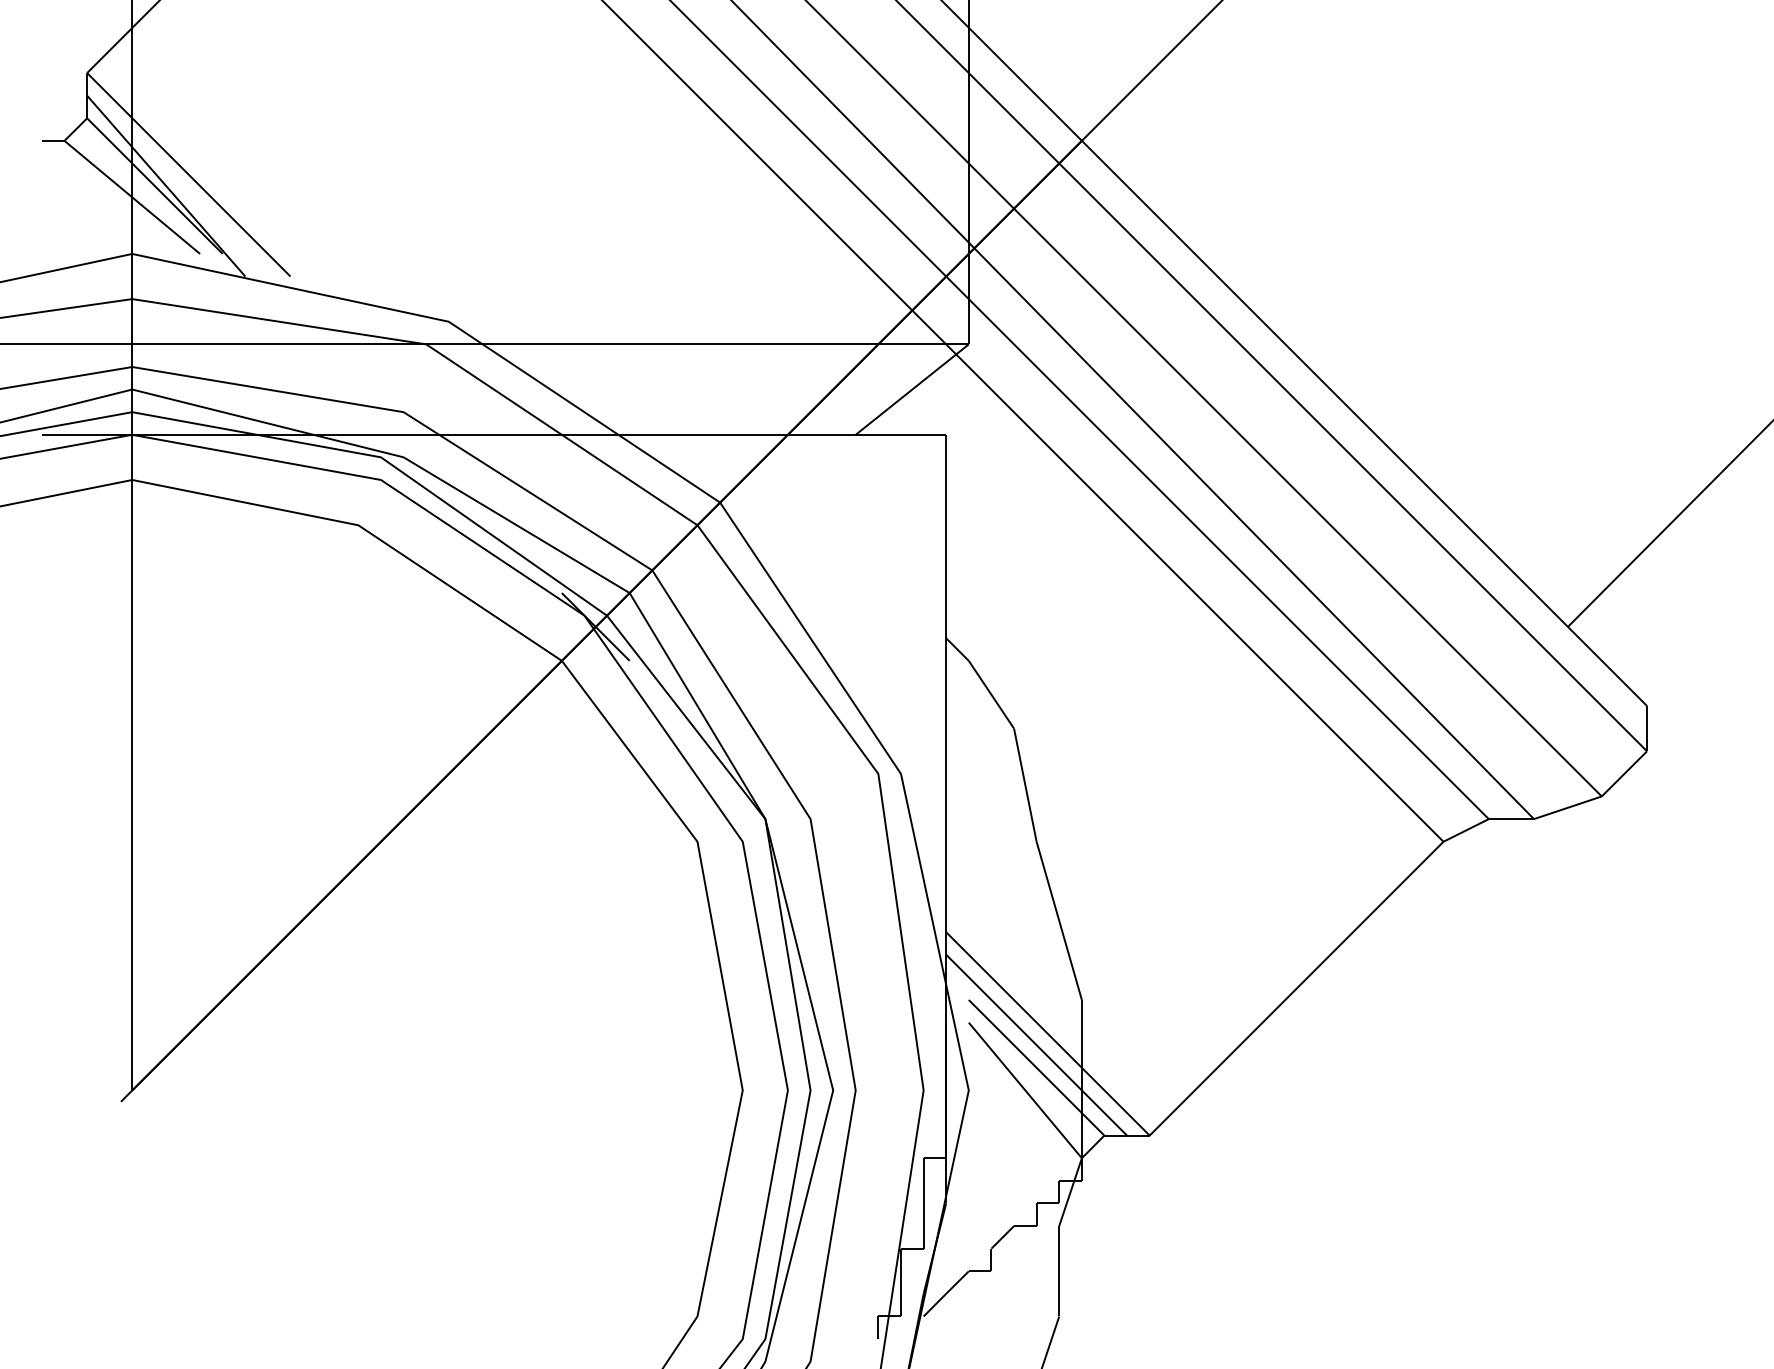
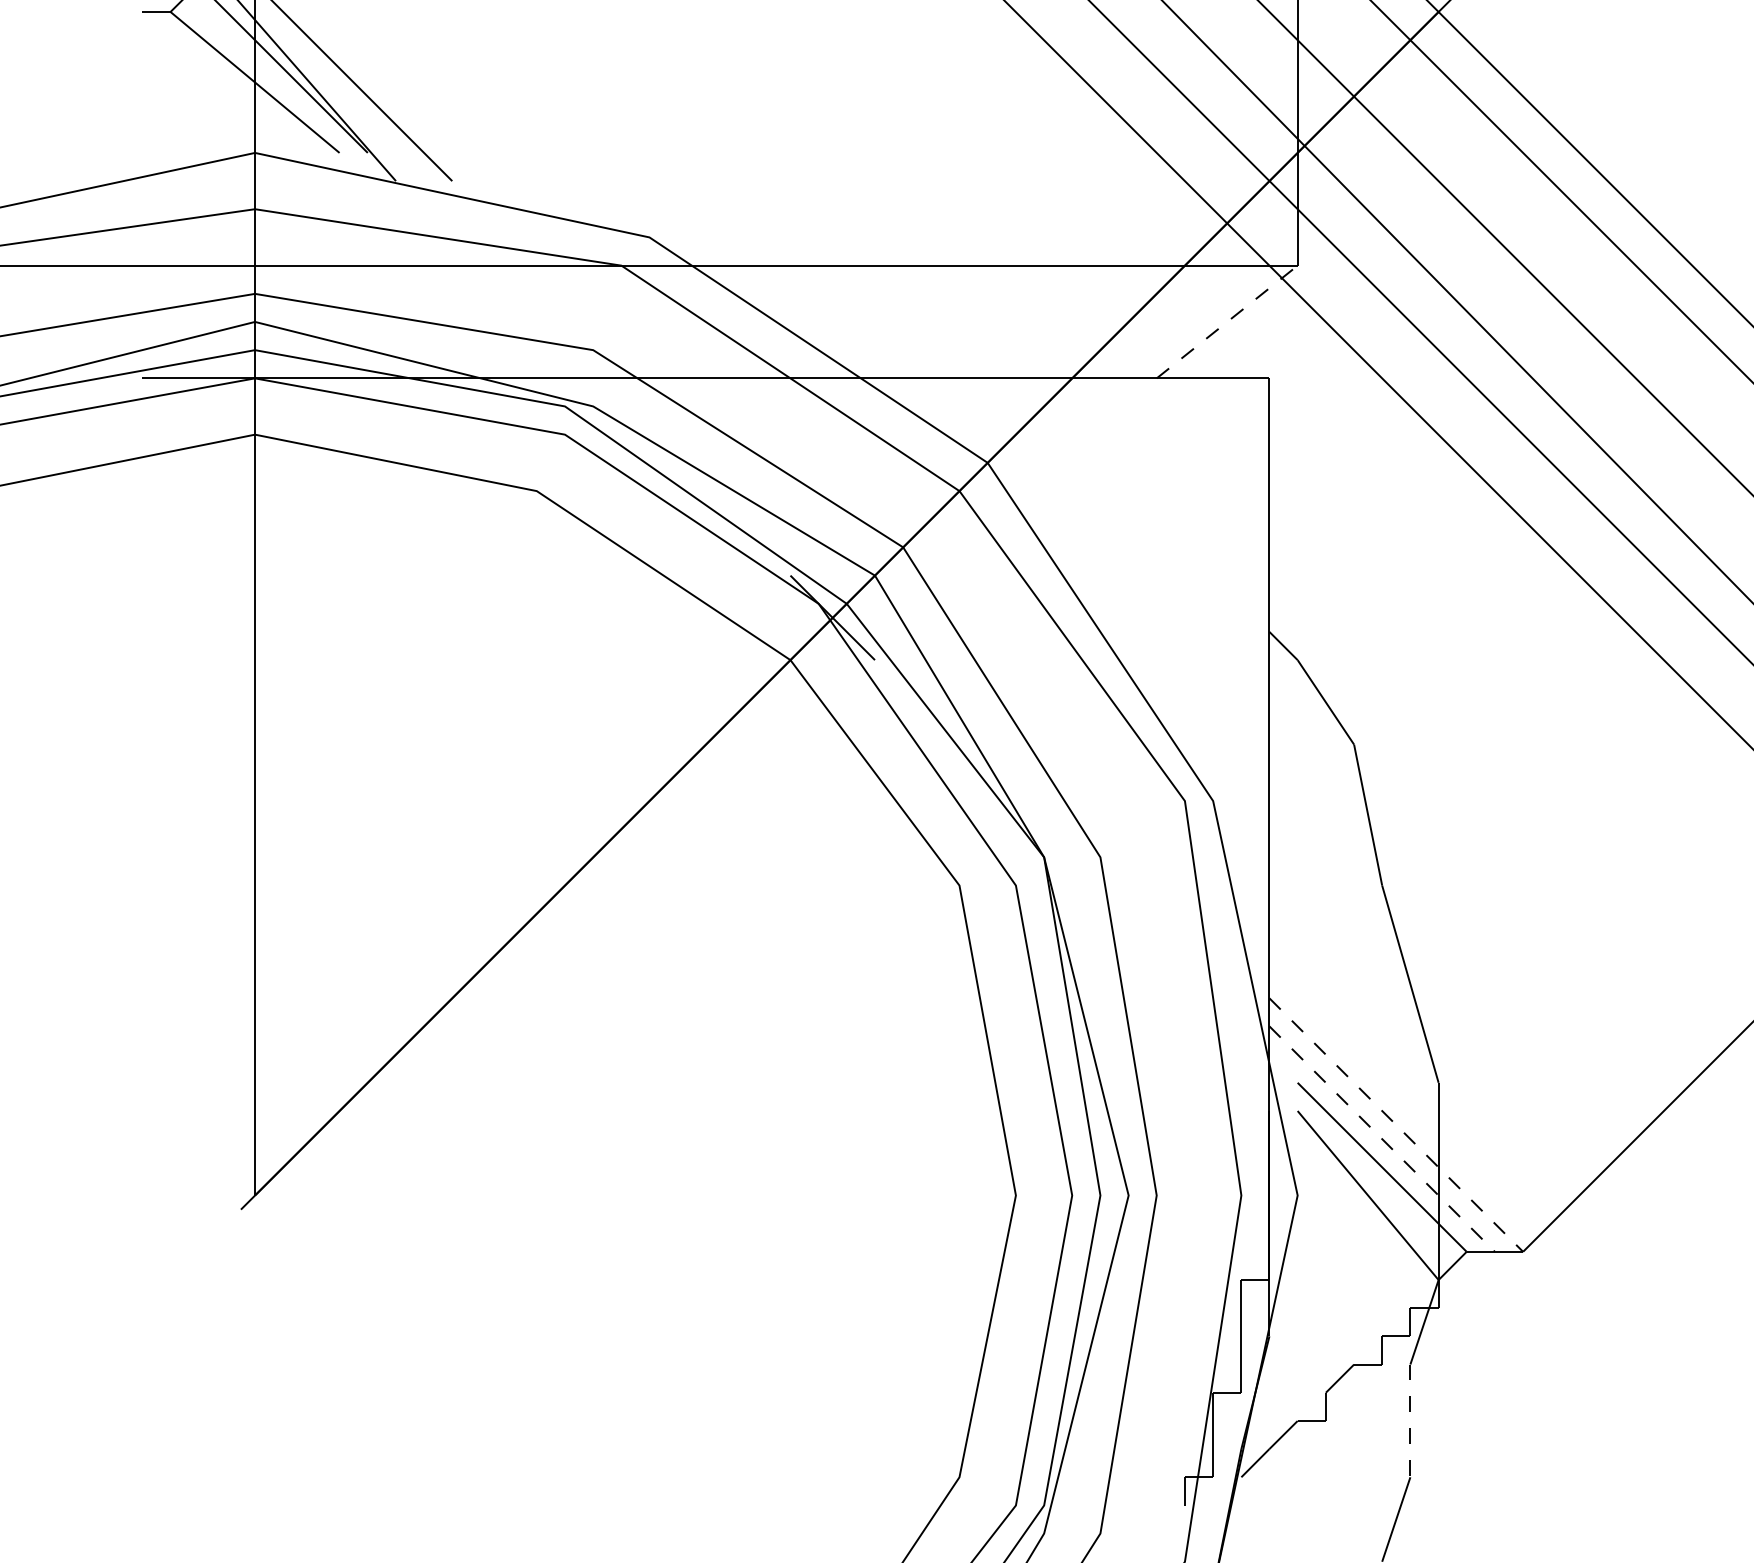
line: (912, 389) -> (1227, 321), solid -> dashed
line: (1047, 1033) -> (1395, 1124), solid -> dashed
line: (1036, 1045) -> (1382, 1139), solid -> dashed
line: (1059, 1271) -> (1410, 1421), solid -> dashed

